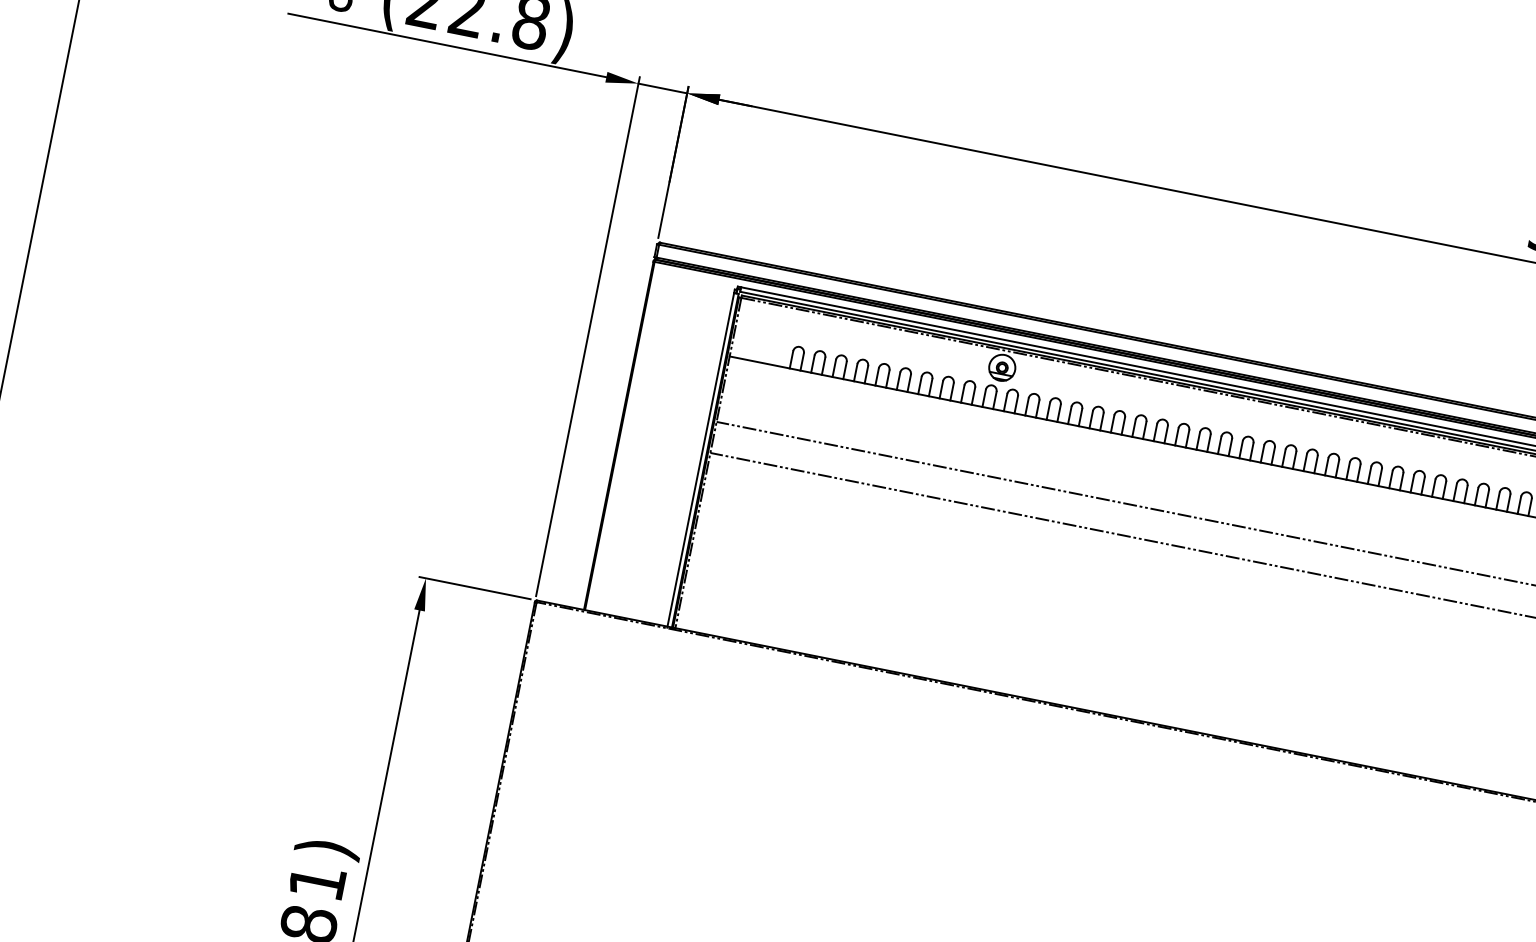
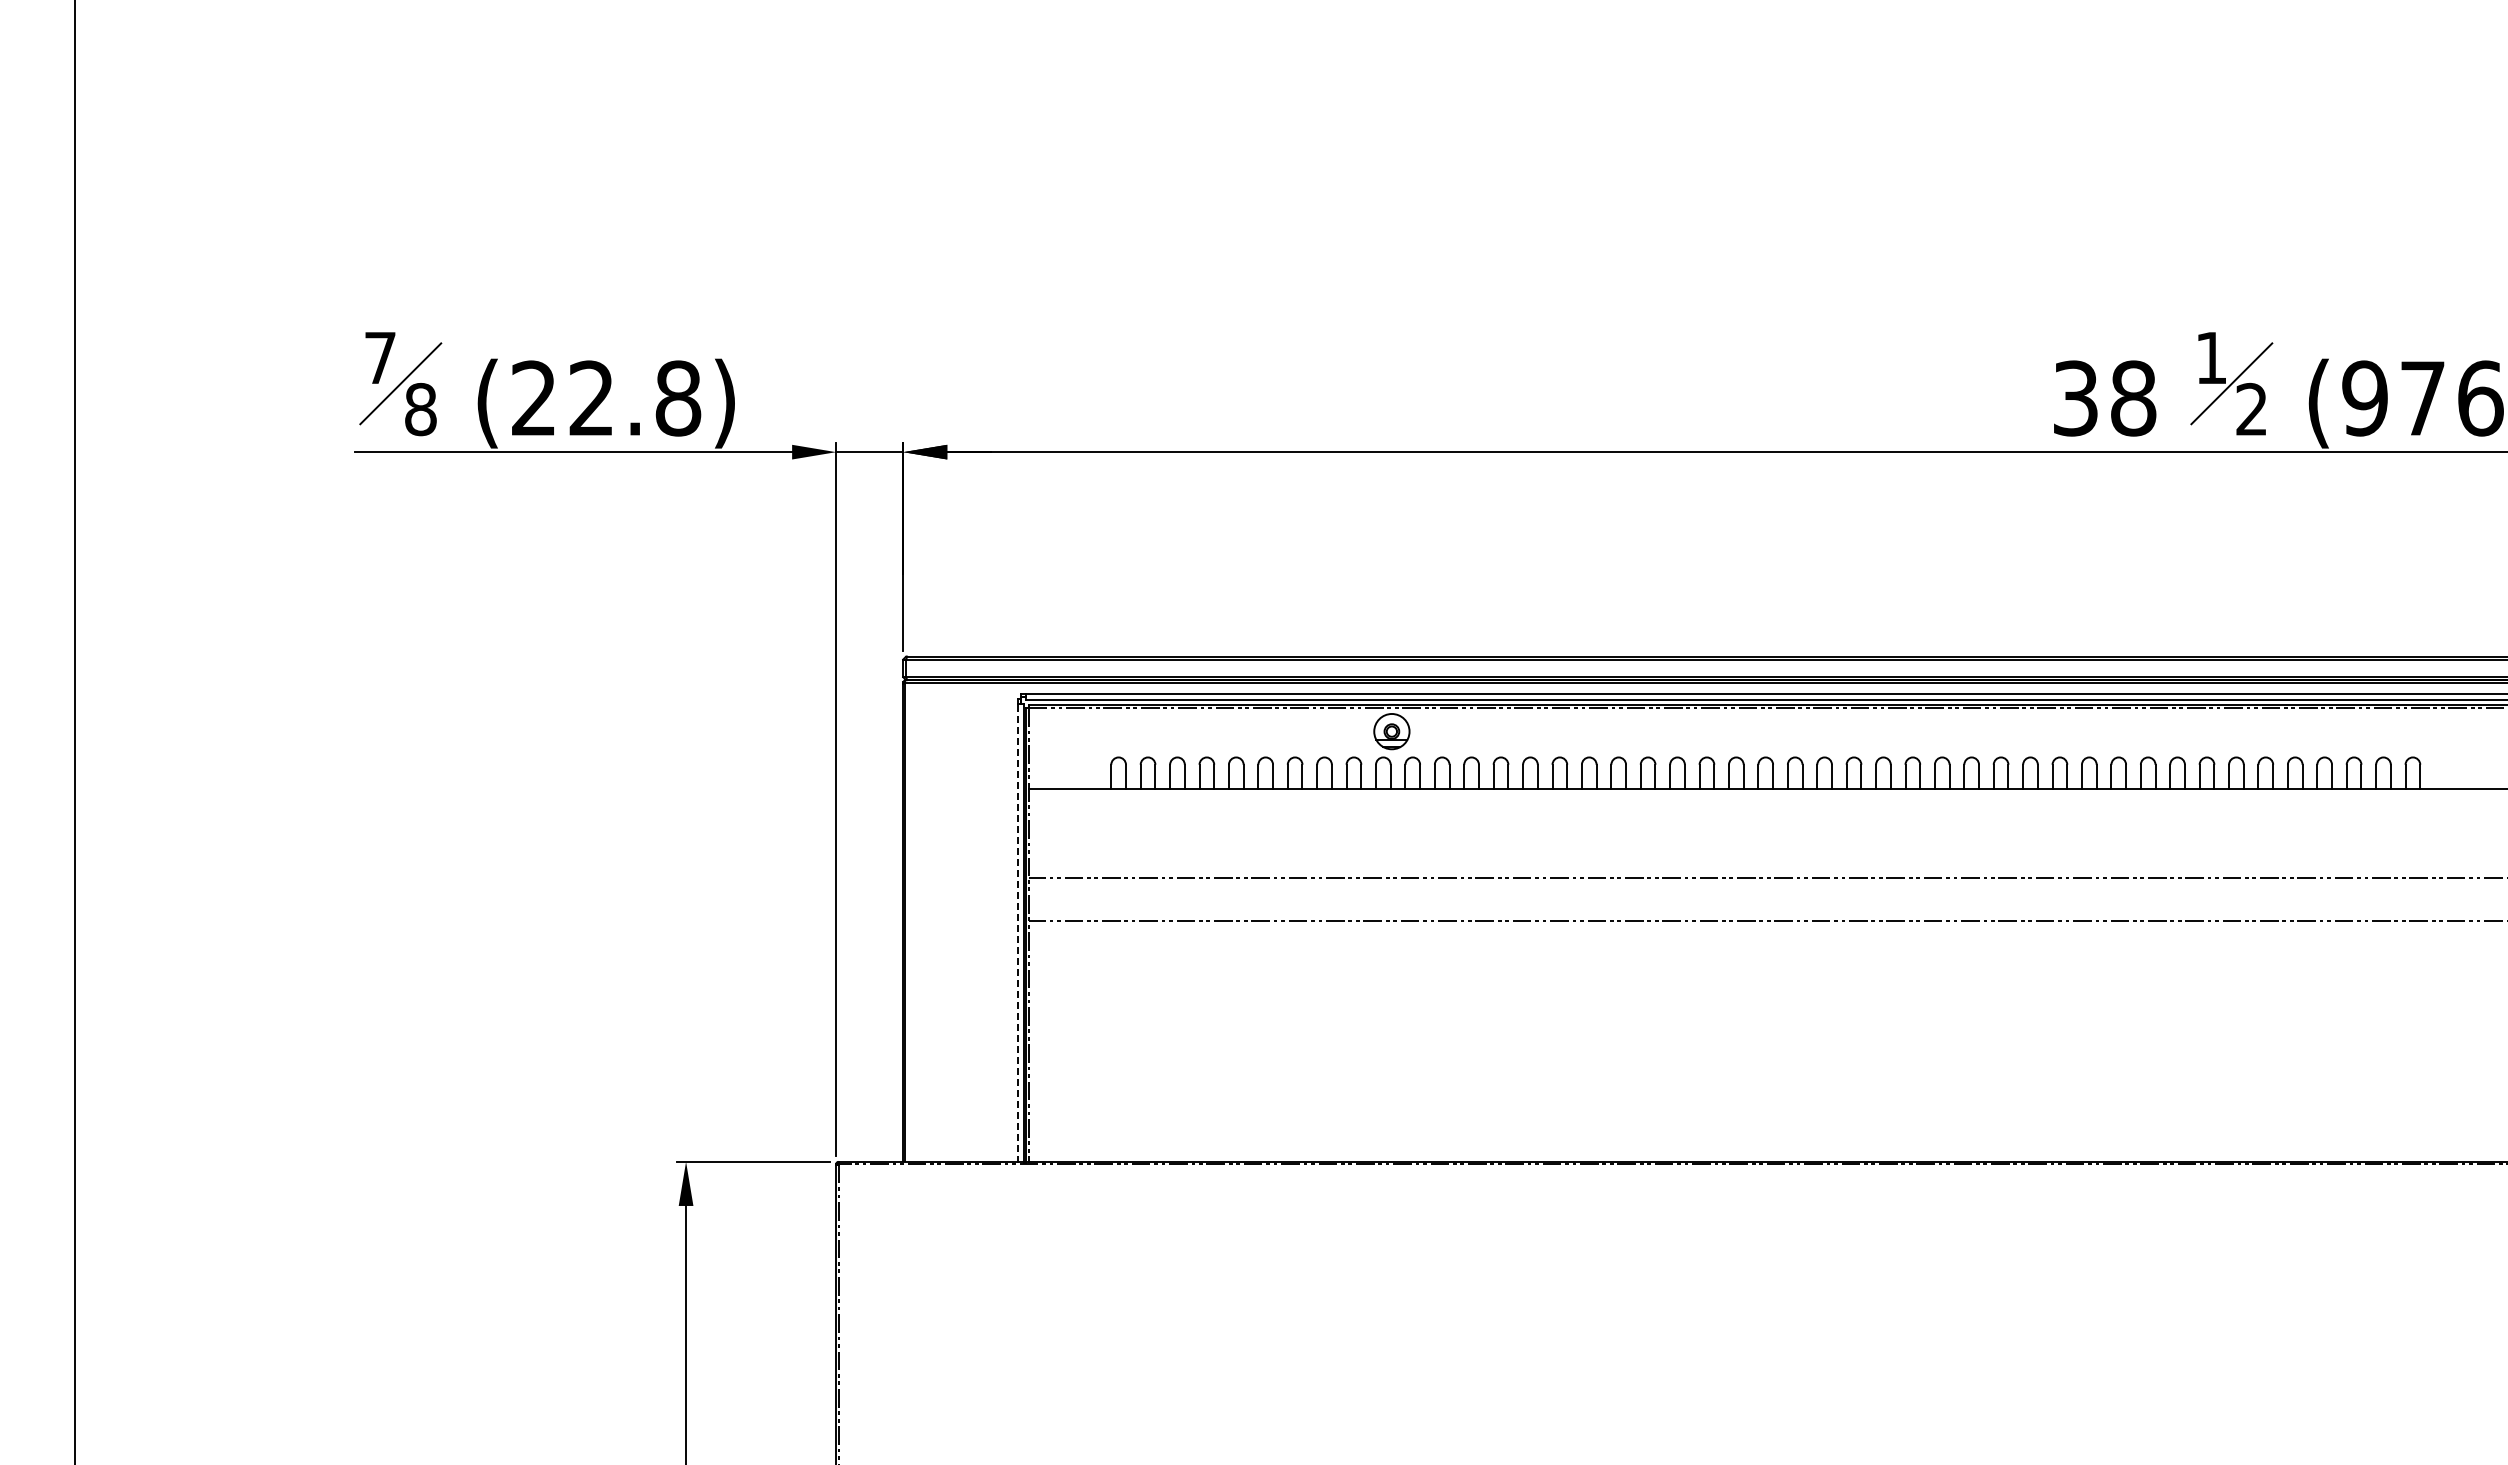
line: (700, 460) -> (1017, 933), solid -> dashed

